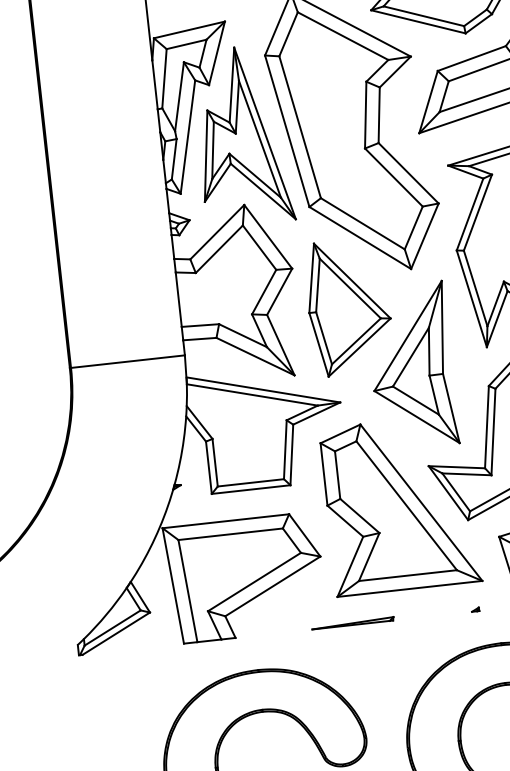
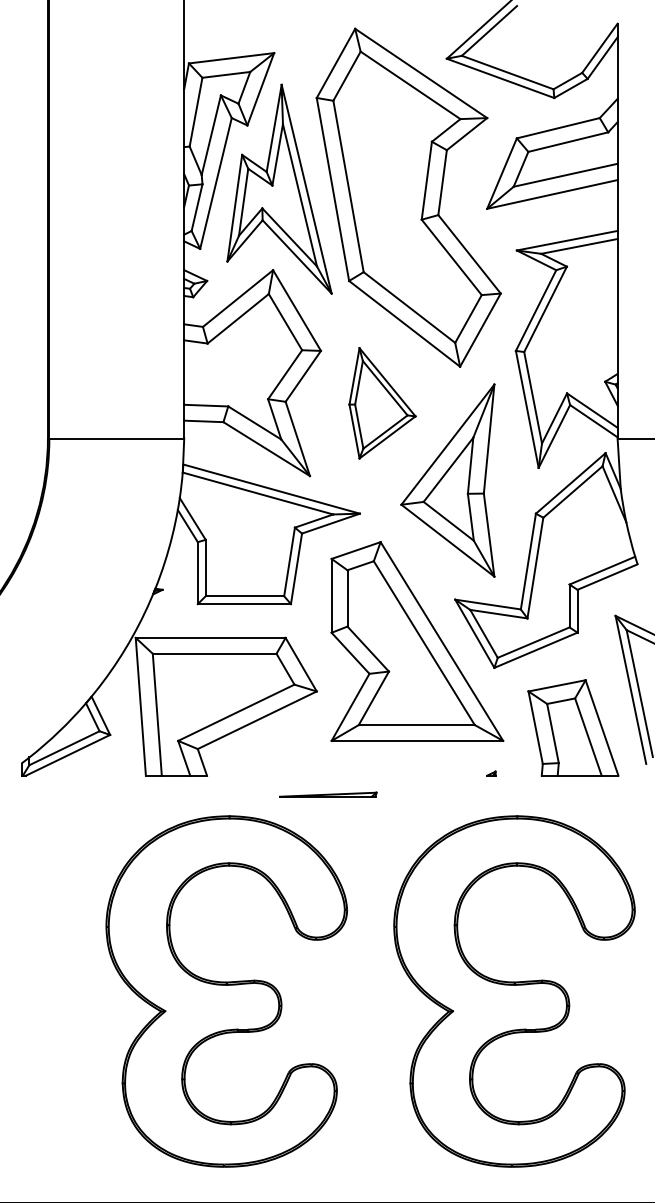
part: (349, 307) -> (382, 403), size x0.7
part: (353, 623) -> (328, 794), moved

